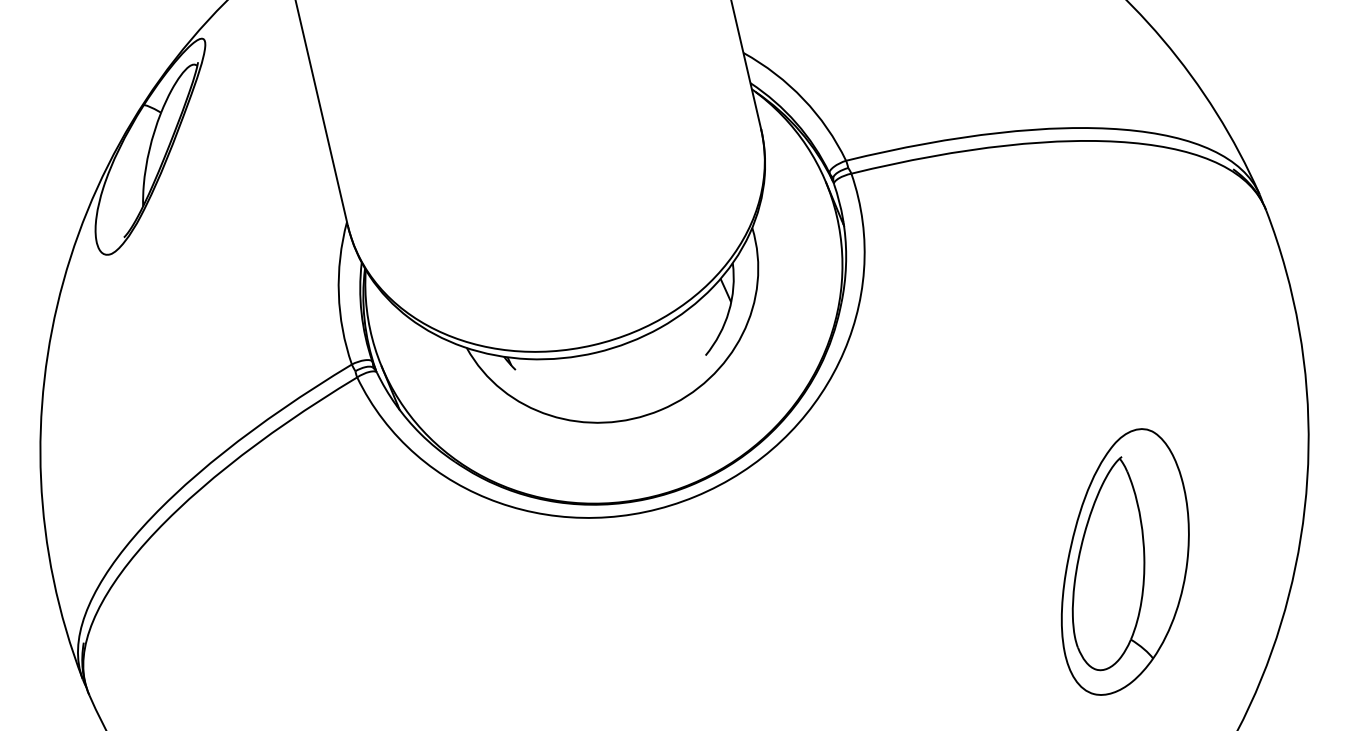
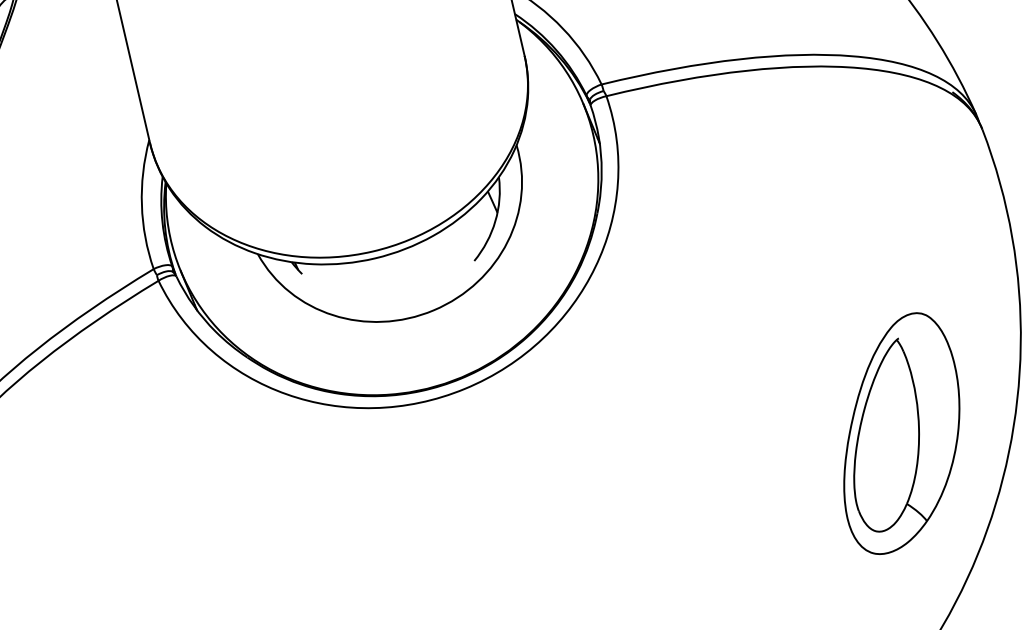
part: (1124, 561) -> (901, 433), moved

